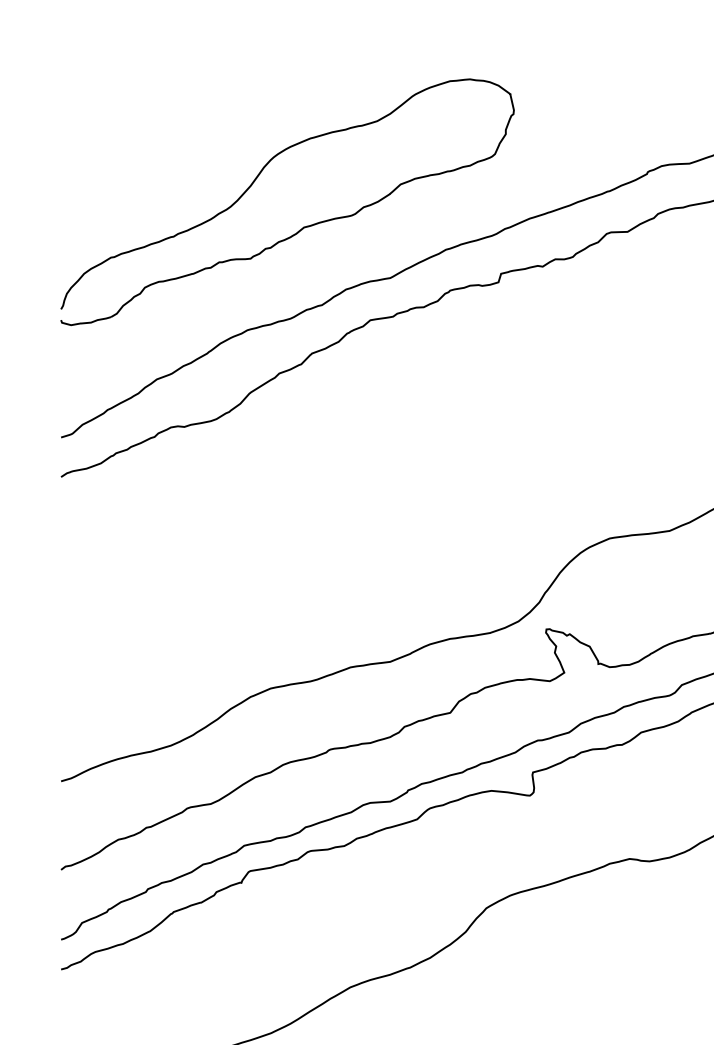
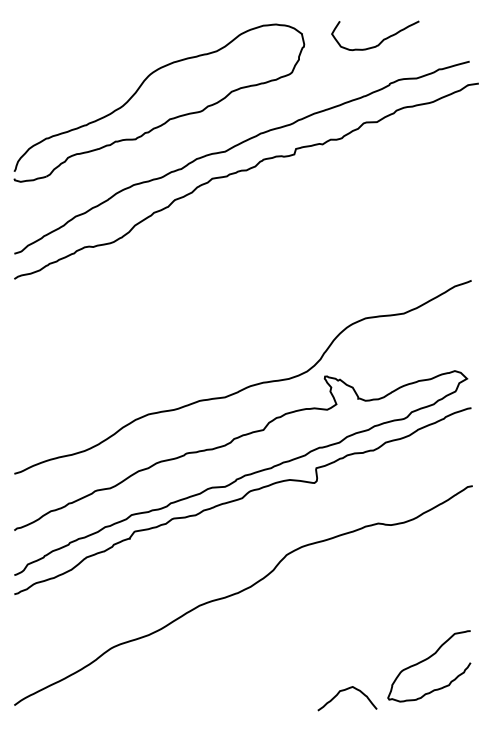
curve: (634, 104) -> (381, 40), added

